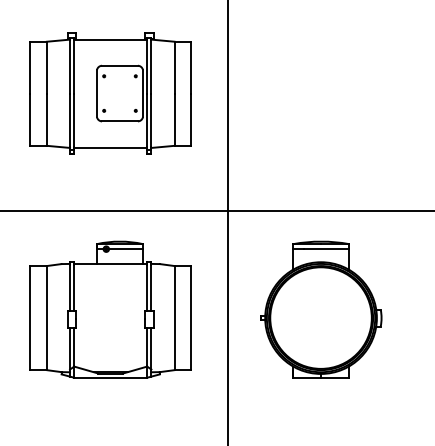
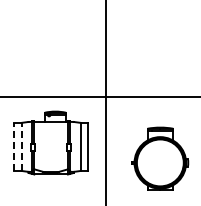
part: (109, 92) -> (50, 42), removed
part: (321, 308) -> (160, 158), moved
line: (29, 317) -> (13, 146), solid -> dashed
line: (46, 317) -> (21, 146), solid -> dashed

